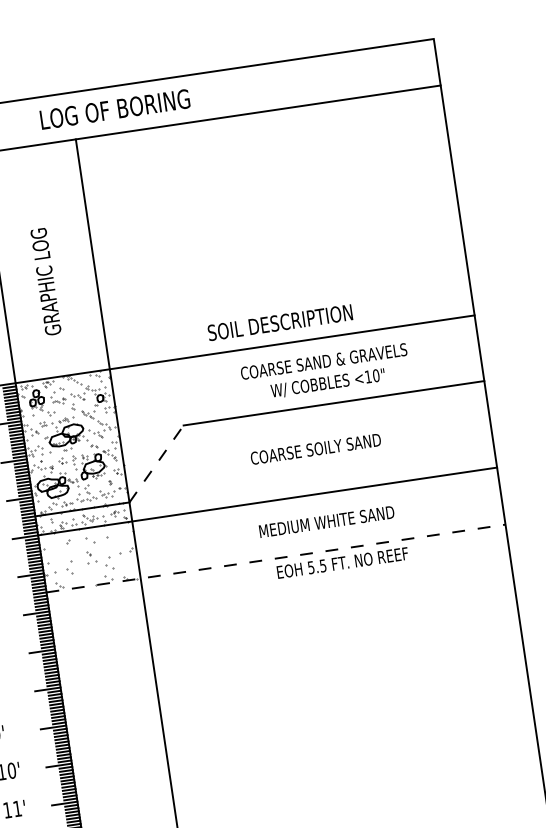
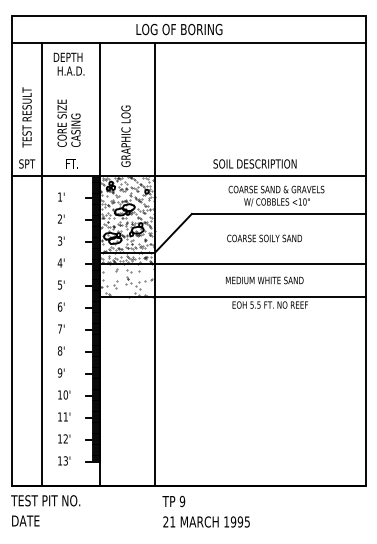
text: (45, 280) -> (125, 135), moved
line: (156, 463) -> (173, 233), dashed -> solid
line: (275, 557) -> (232, 296), dashed -> solid

